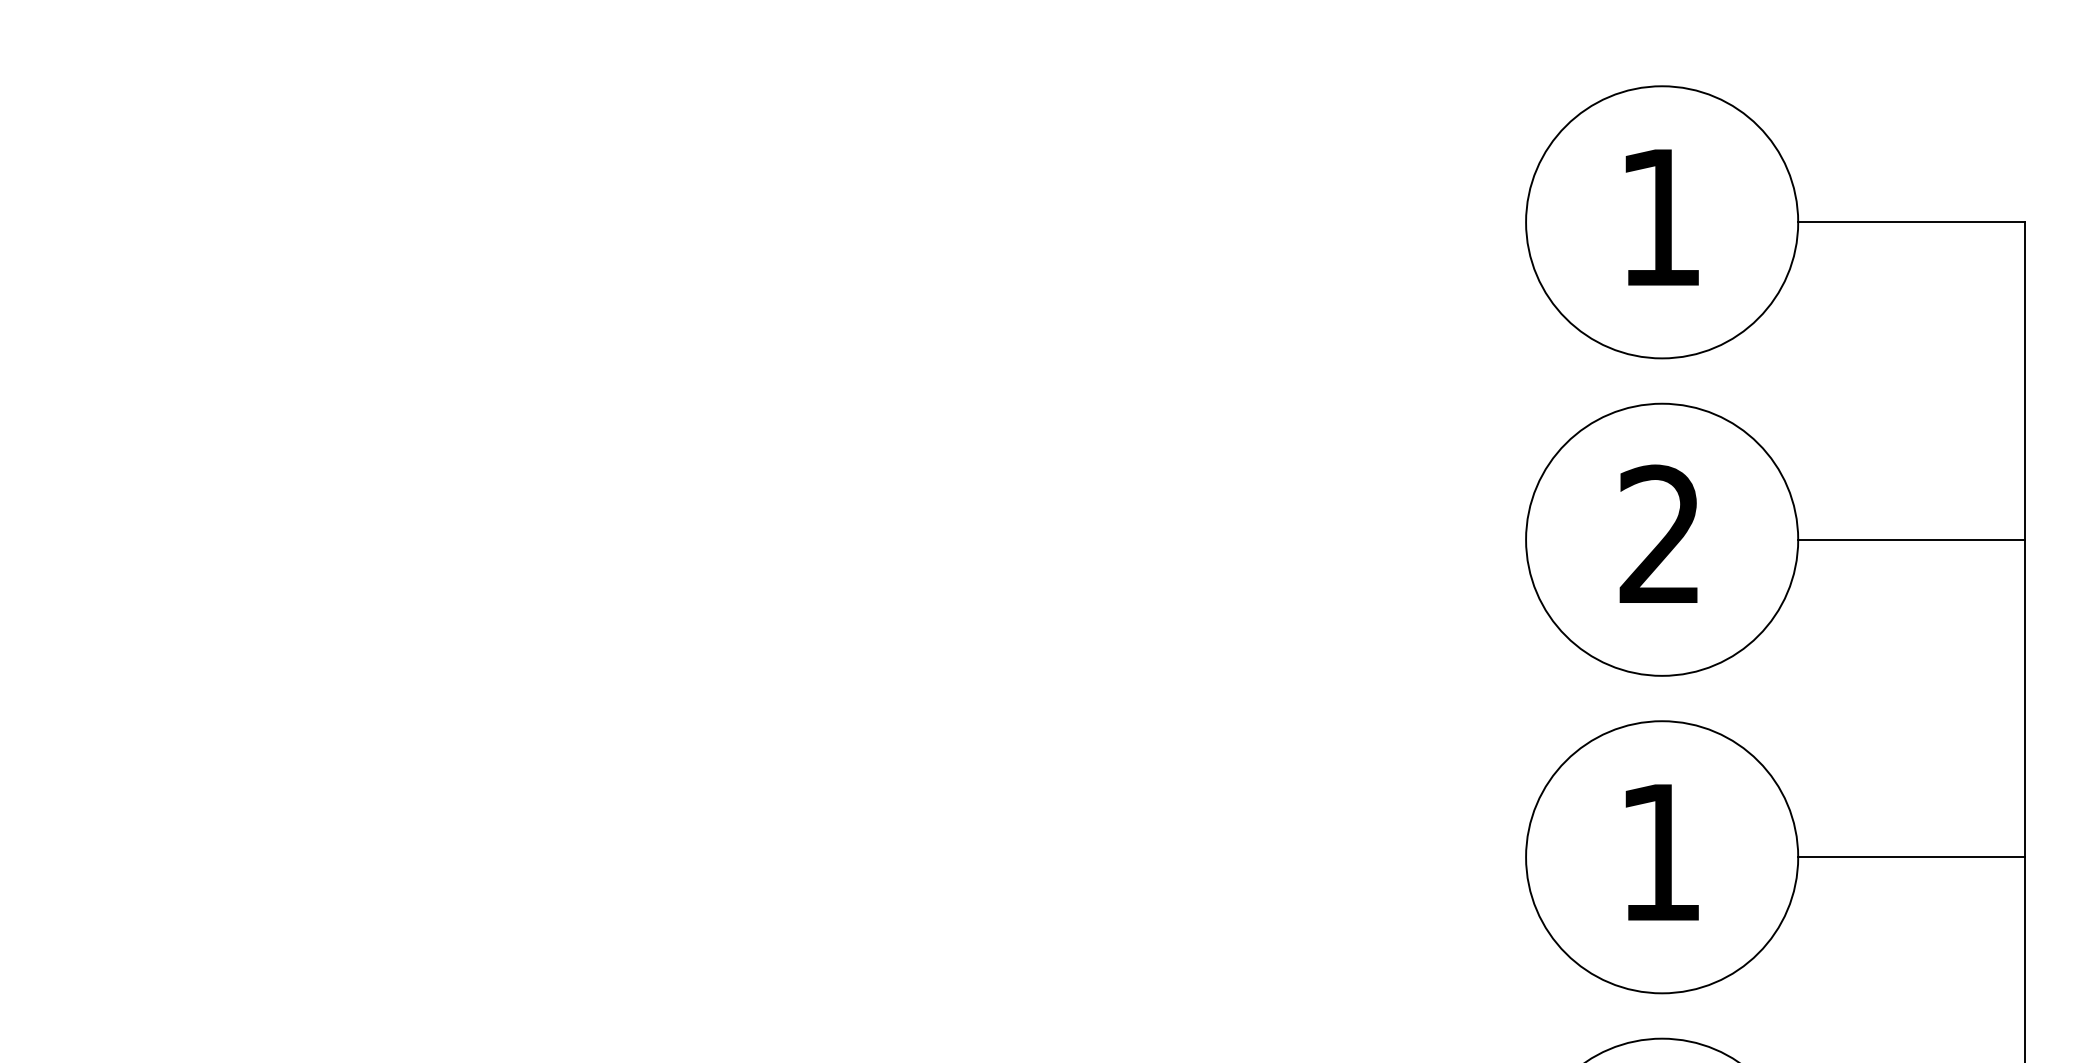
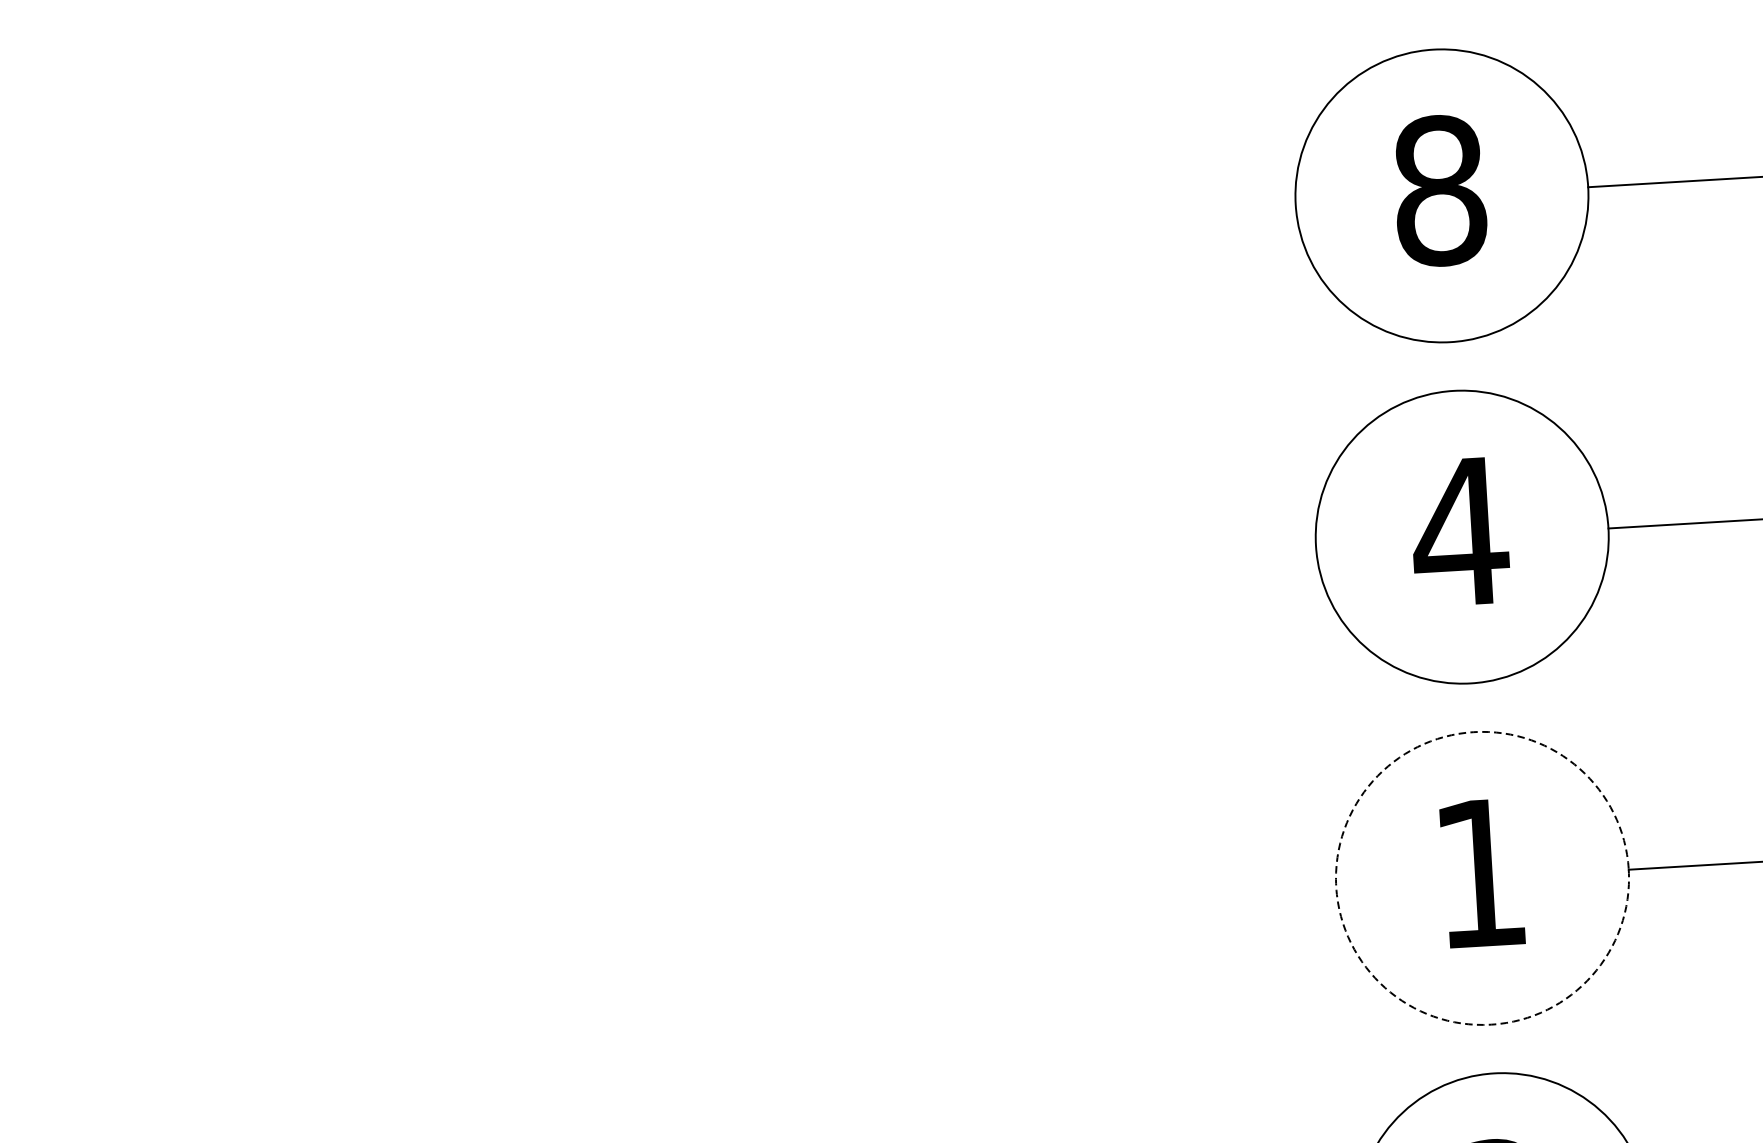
text: (1660, 217) -> (1439, 190), 1 -> 8
text: (1659, 533) -> (1458, 530), 2 -> 4
circle: (1662, 857) -> (1482, 878), solid -> dashed

